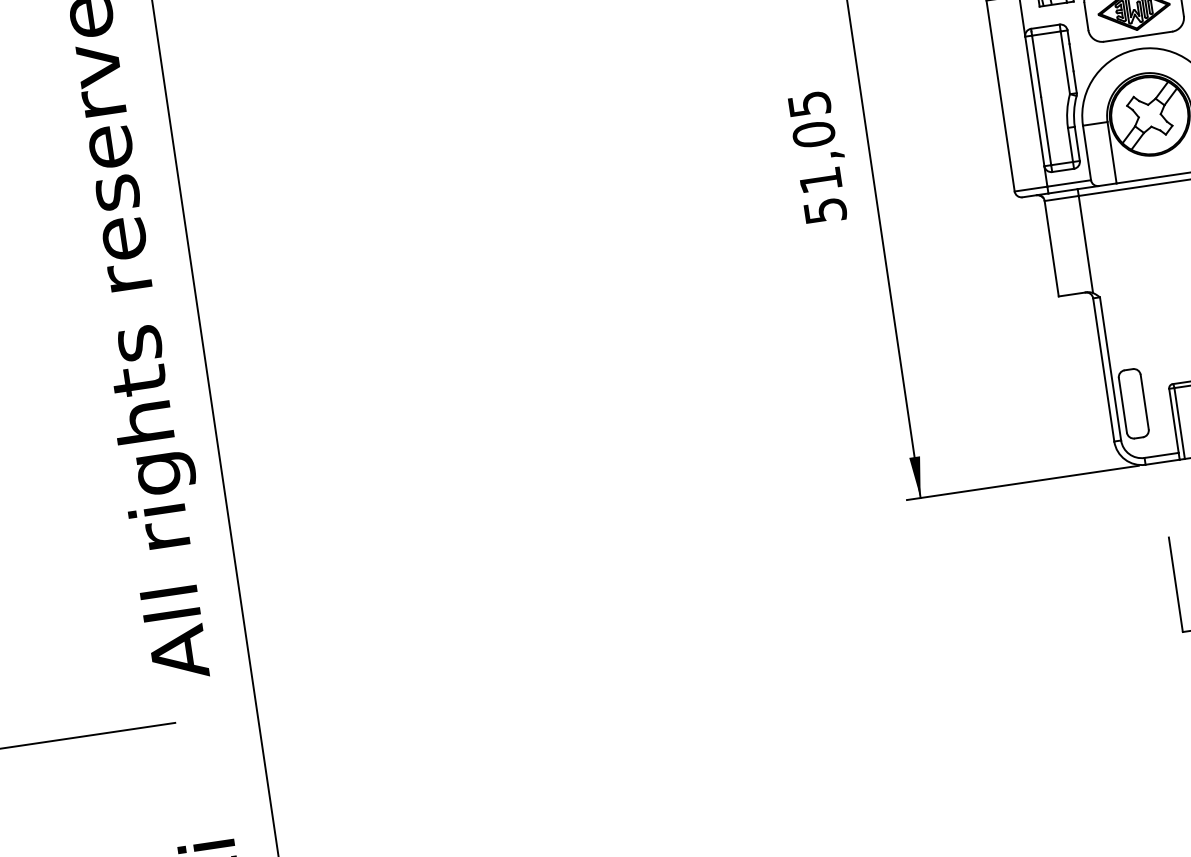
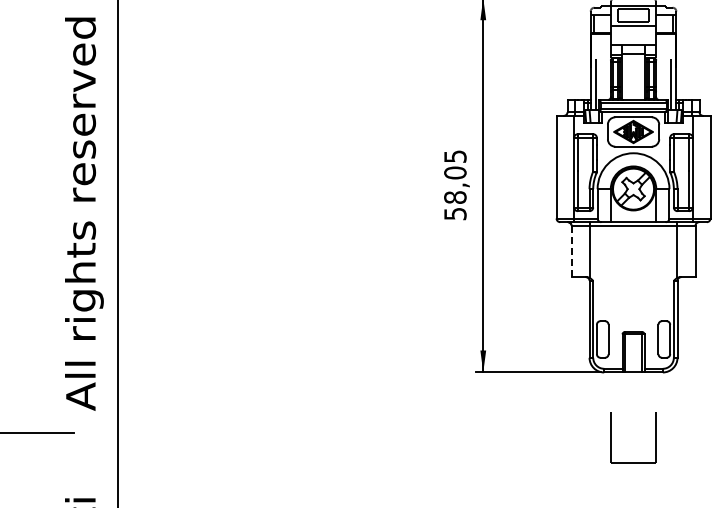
text: (820, 180) -> (455, 197), 51,05 -> 58,05
line: (1051, 248) -> (571, 251), solid -> dashed

